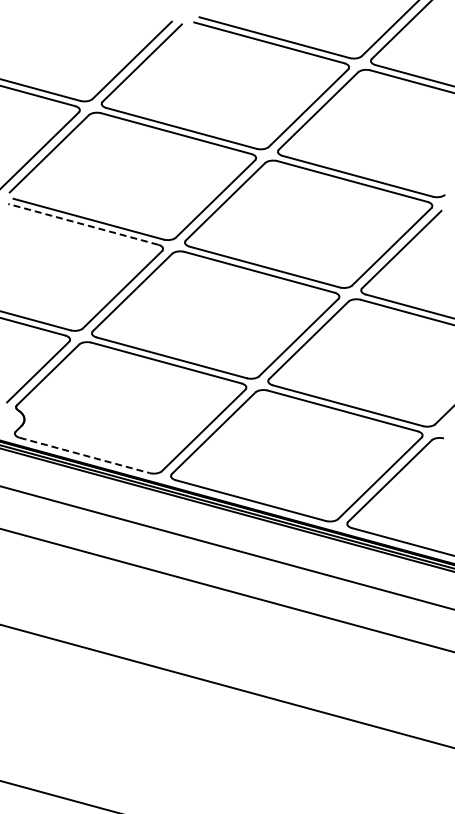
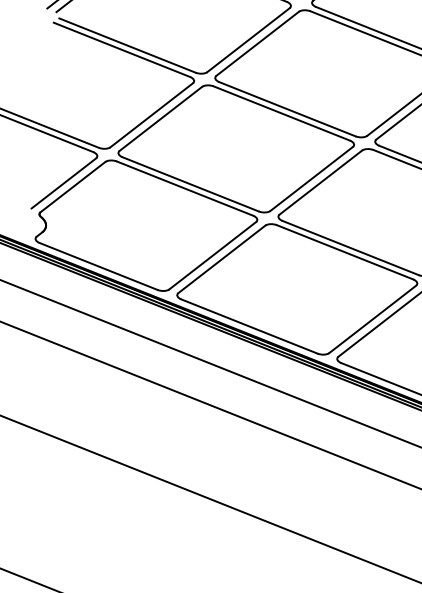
line: (83, 224) -> (122, 49), dashed -> solid
line: (85, 455) -> (99, 266), dashed -> solid

